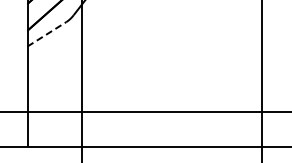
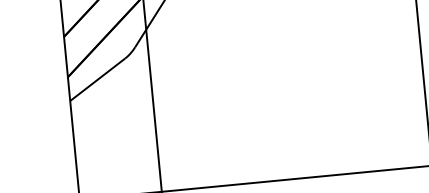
line: (46, 34) -> (97, 80), dashed -> solid

